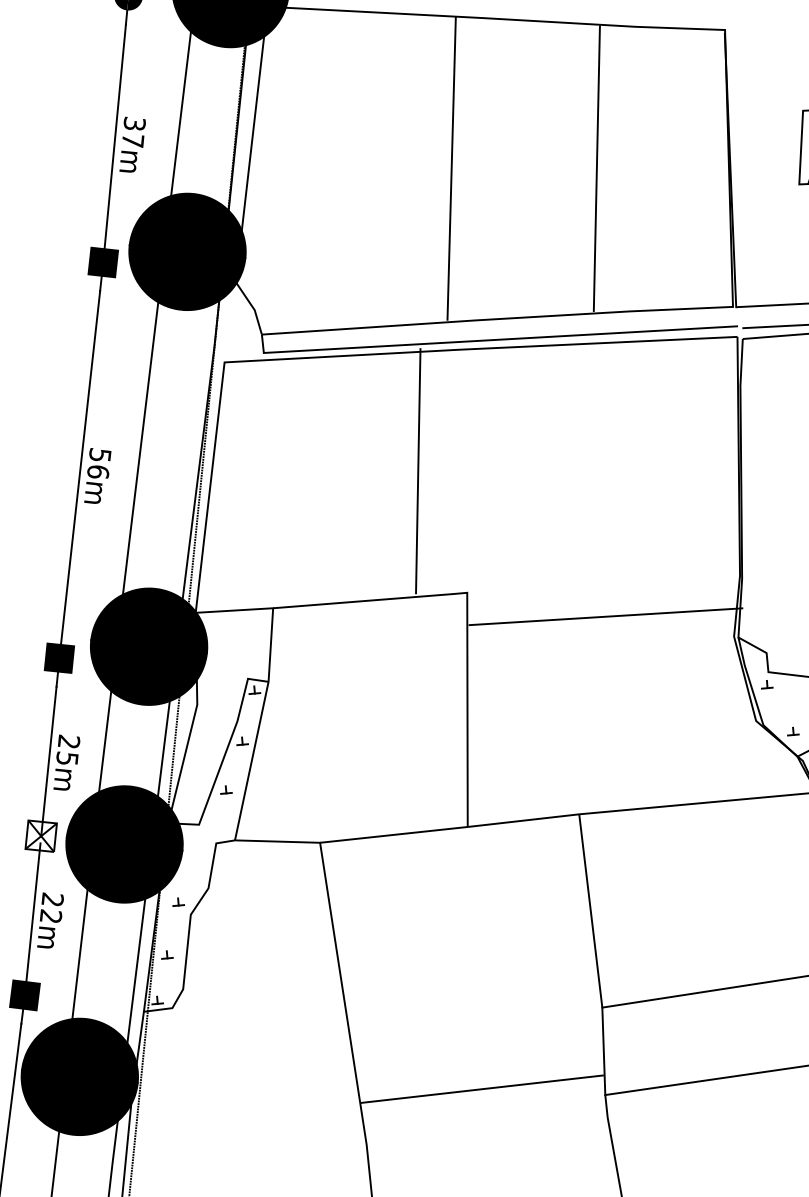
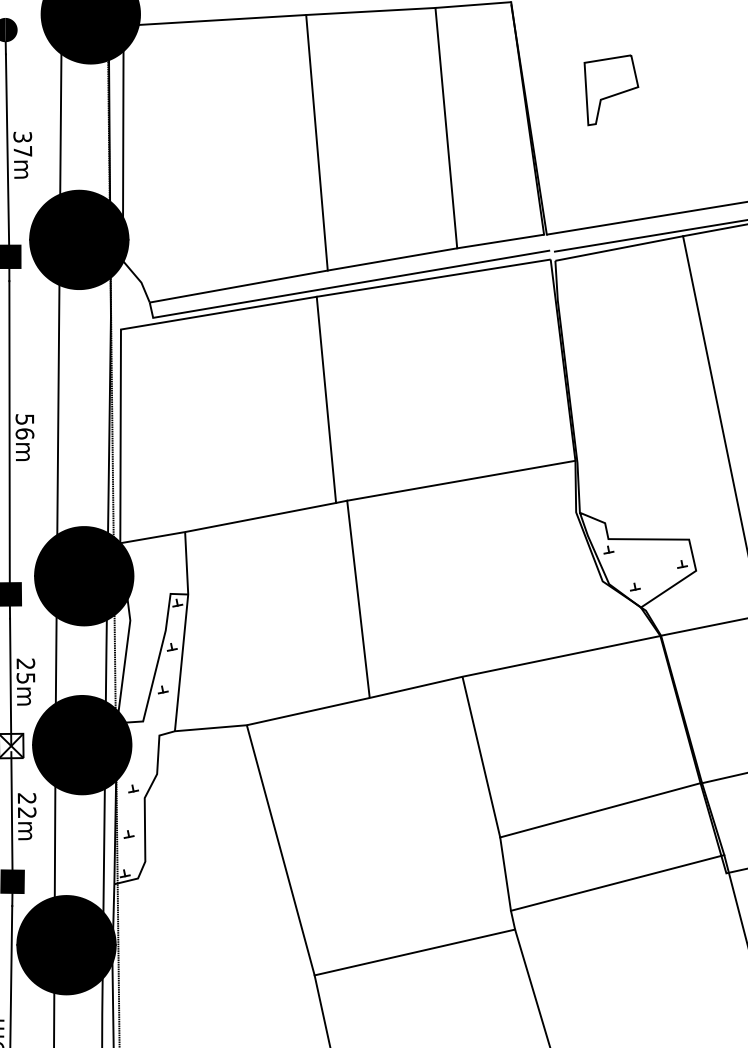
line: (597, 167) -> (446, 127), moved
line: (451, 168) -> (316, 142), moved
line: (418, 470) -> (326, 399), moved
line: (606, 616) -> (461, 480), moved
line: (481, 1089) -> (414, 952), moved

